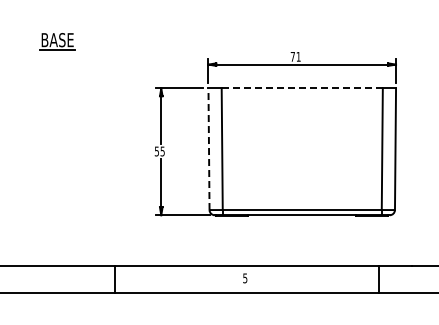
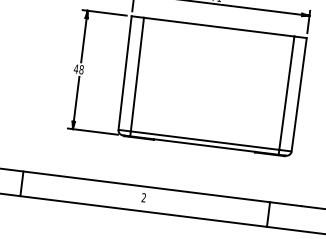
line: (302, 88) -> (219, 27), dashed -> solid
line: (209, 149) -> (125, 73), dashed -> solid
text: (159, 151) -> (78, 69), 55 -> 48
text: (245, 278) -> (144, 197), 5 -> 2

